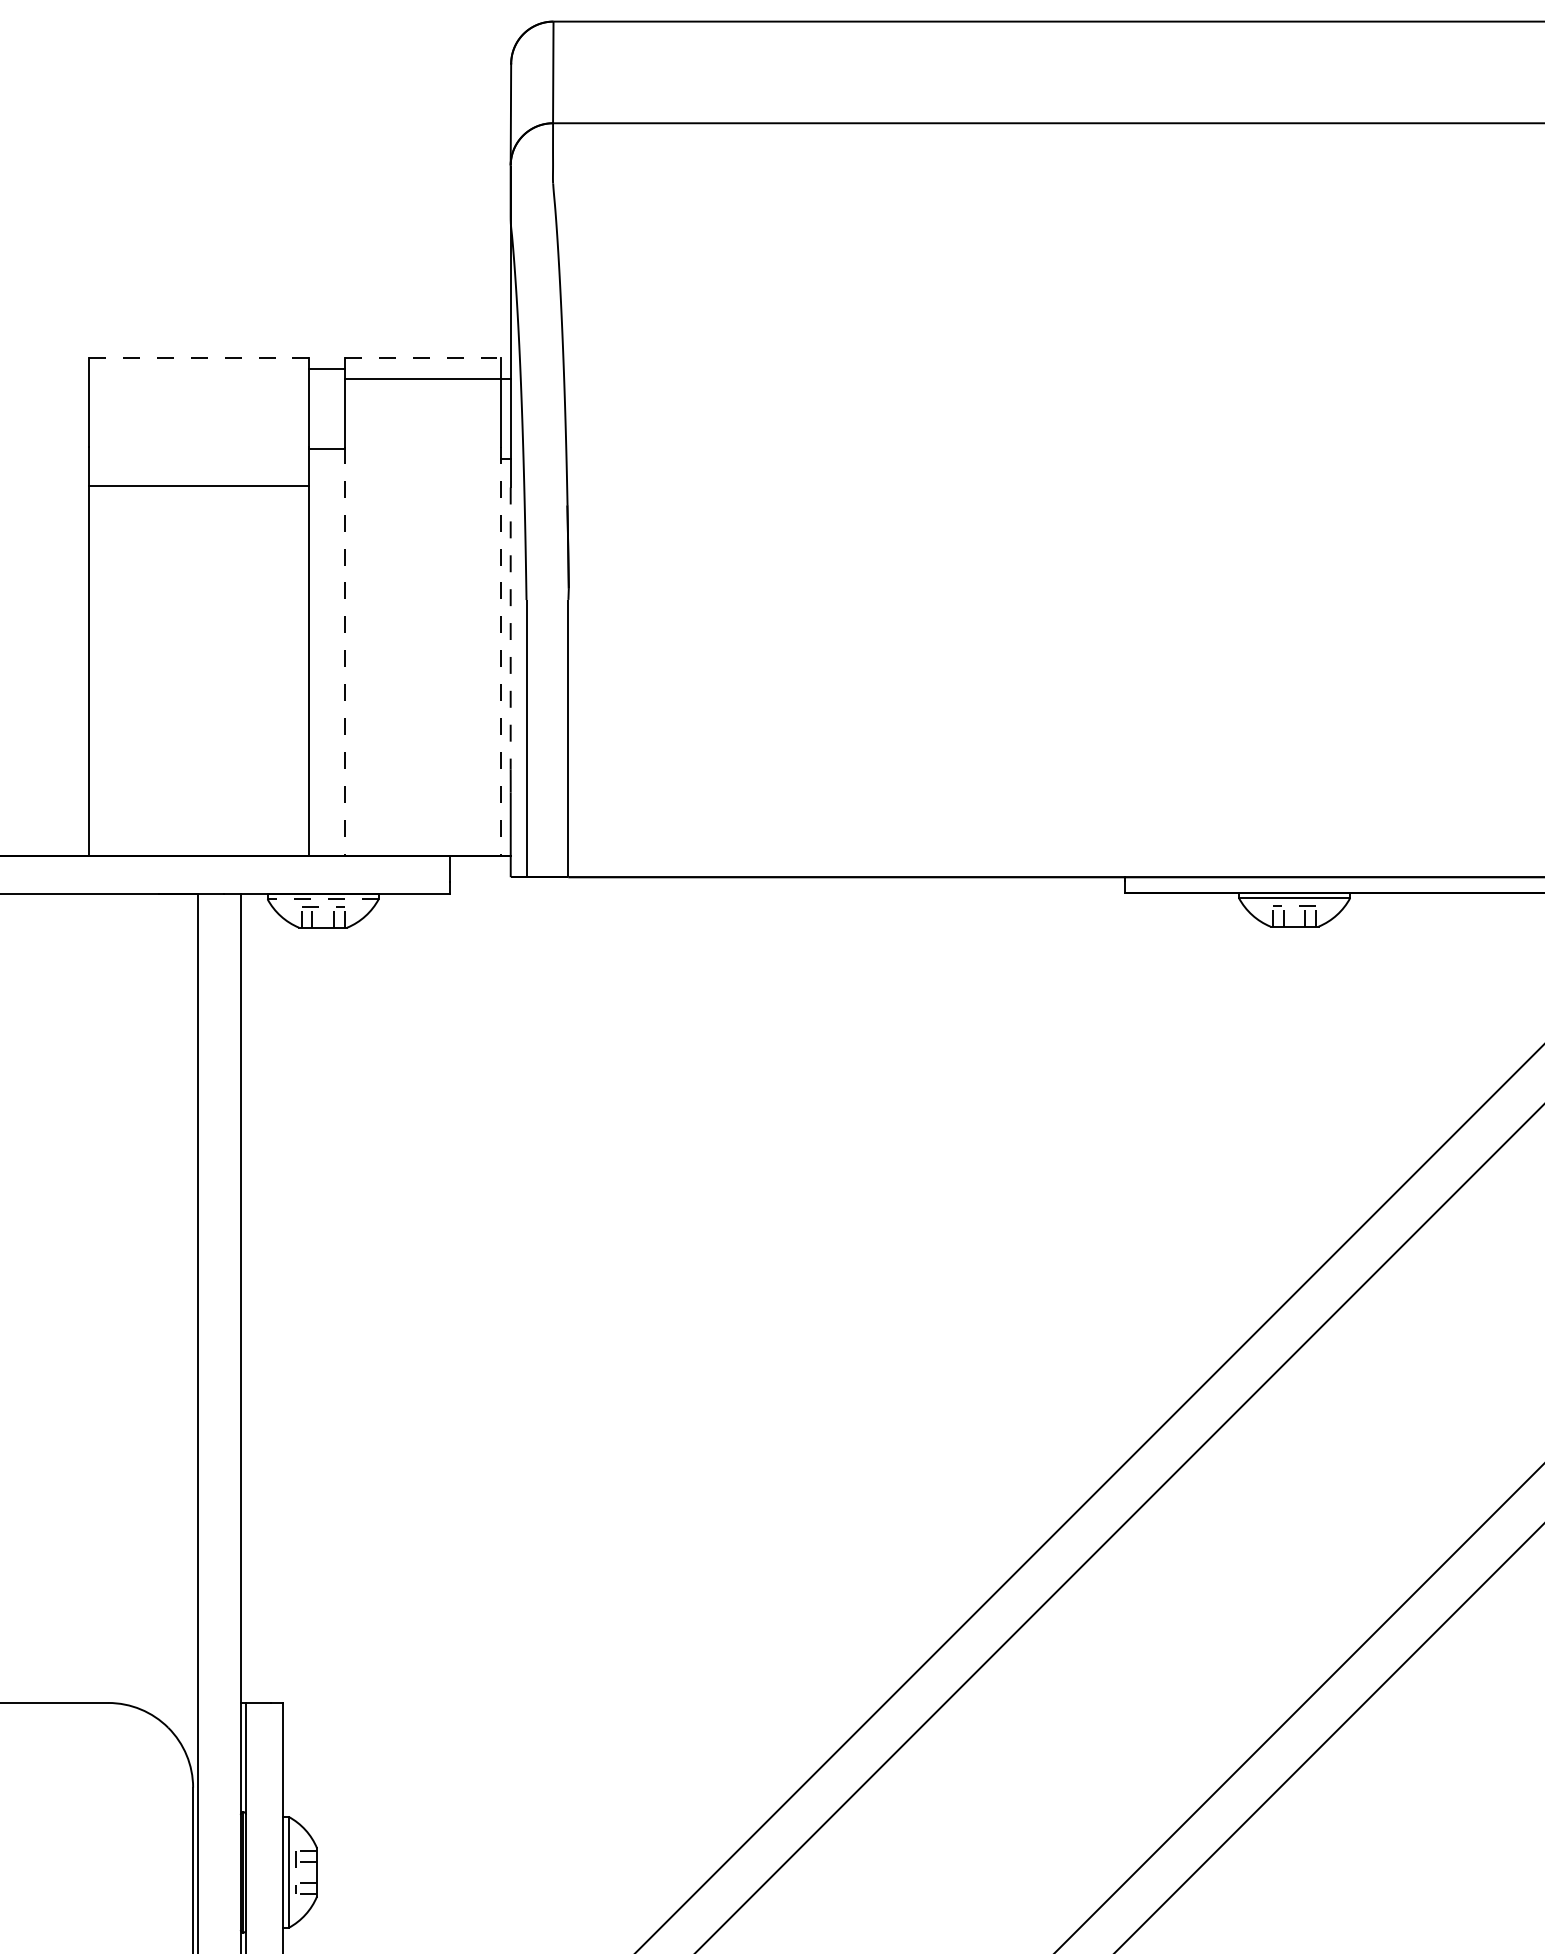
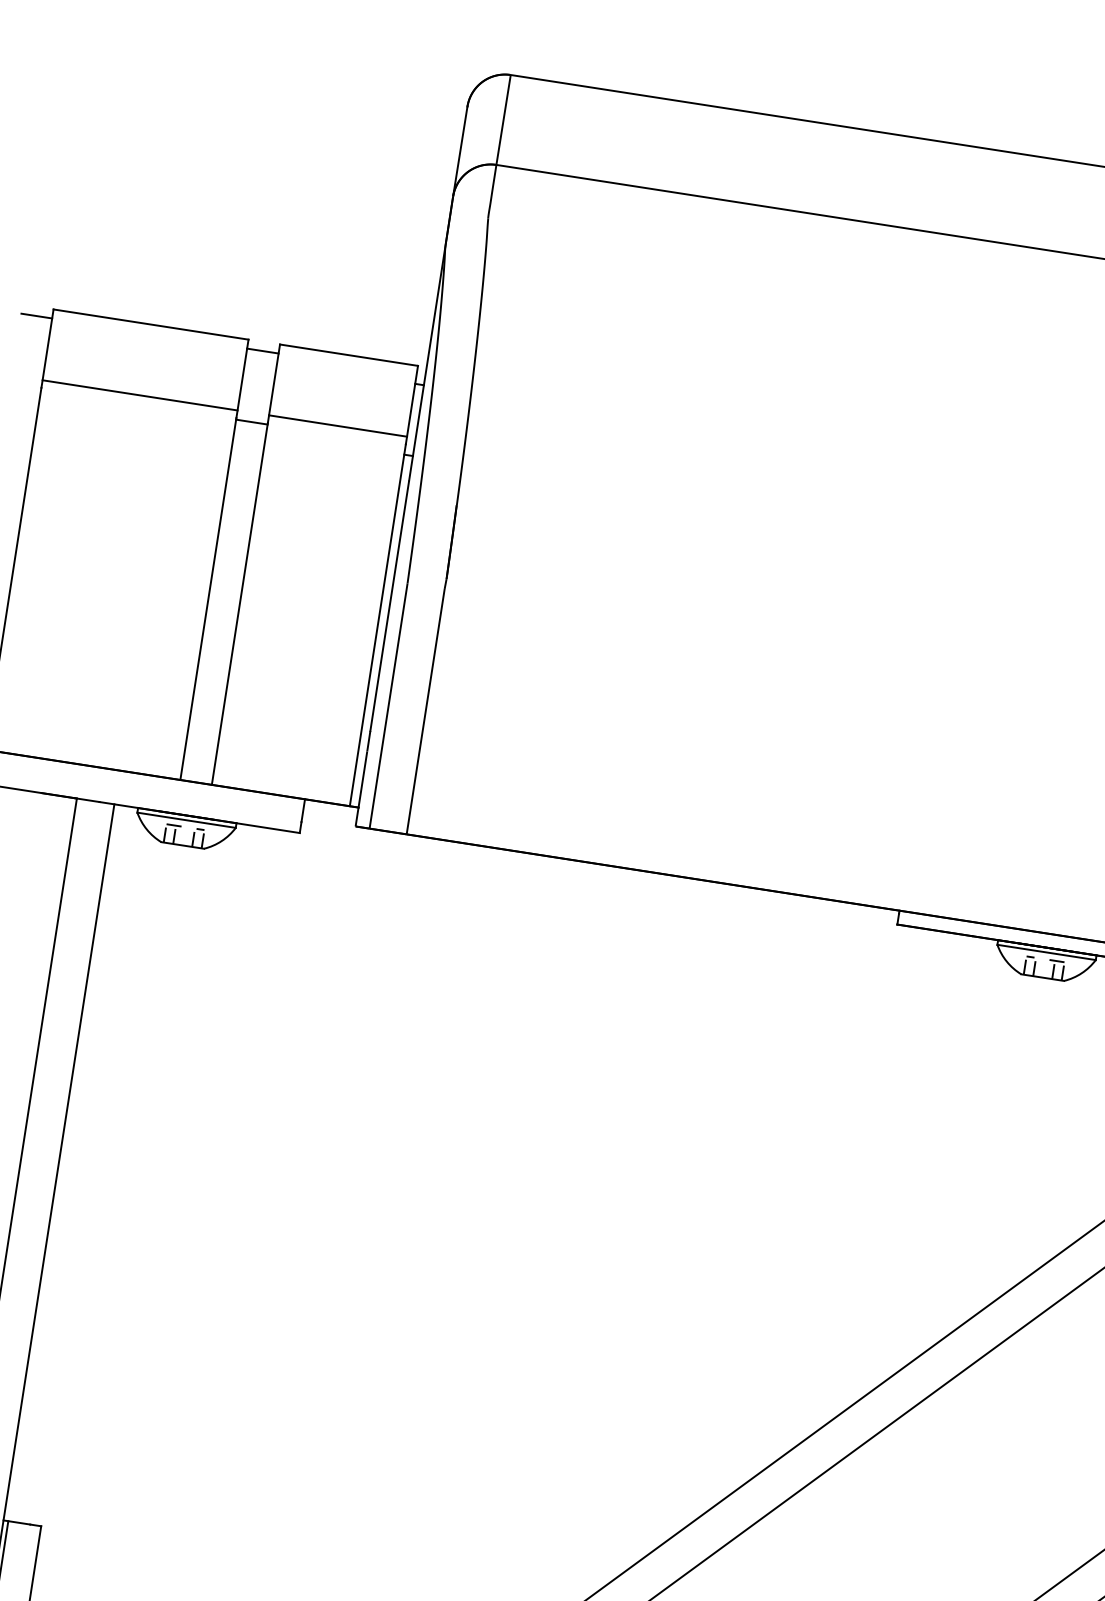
line: (199, 358) -> (151, 324), dashed -> solid
line: (422, 358) -> (348, 355), dashed -> solid
line: (71, 368) -> (36, 316), added
line: (422, 379) -> (337, 426), moved
line: (199, 486) -> (140, 395), moved
line: (510, 628) -> (389, 606), dashed -> solid
line: (345, 651) -> (240, 604), dashed -> solid
line: (500, 651) -> (377, 625), dashed -> solid
line: (323, 899) -> (186, 820), dashed -> solid

